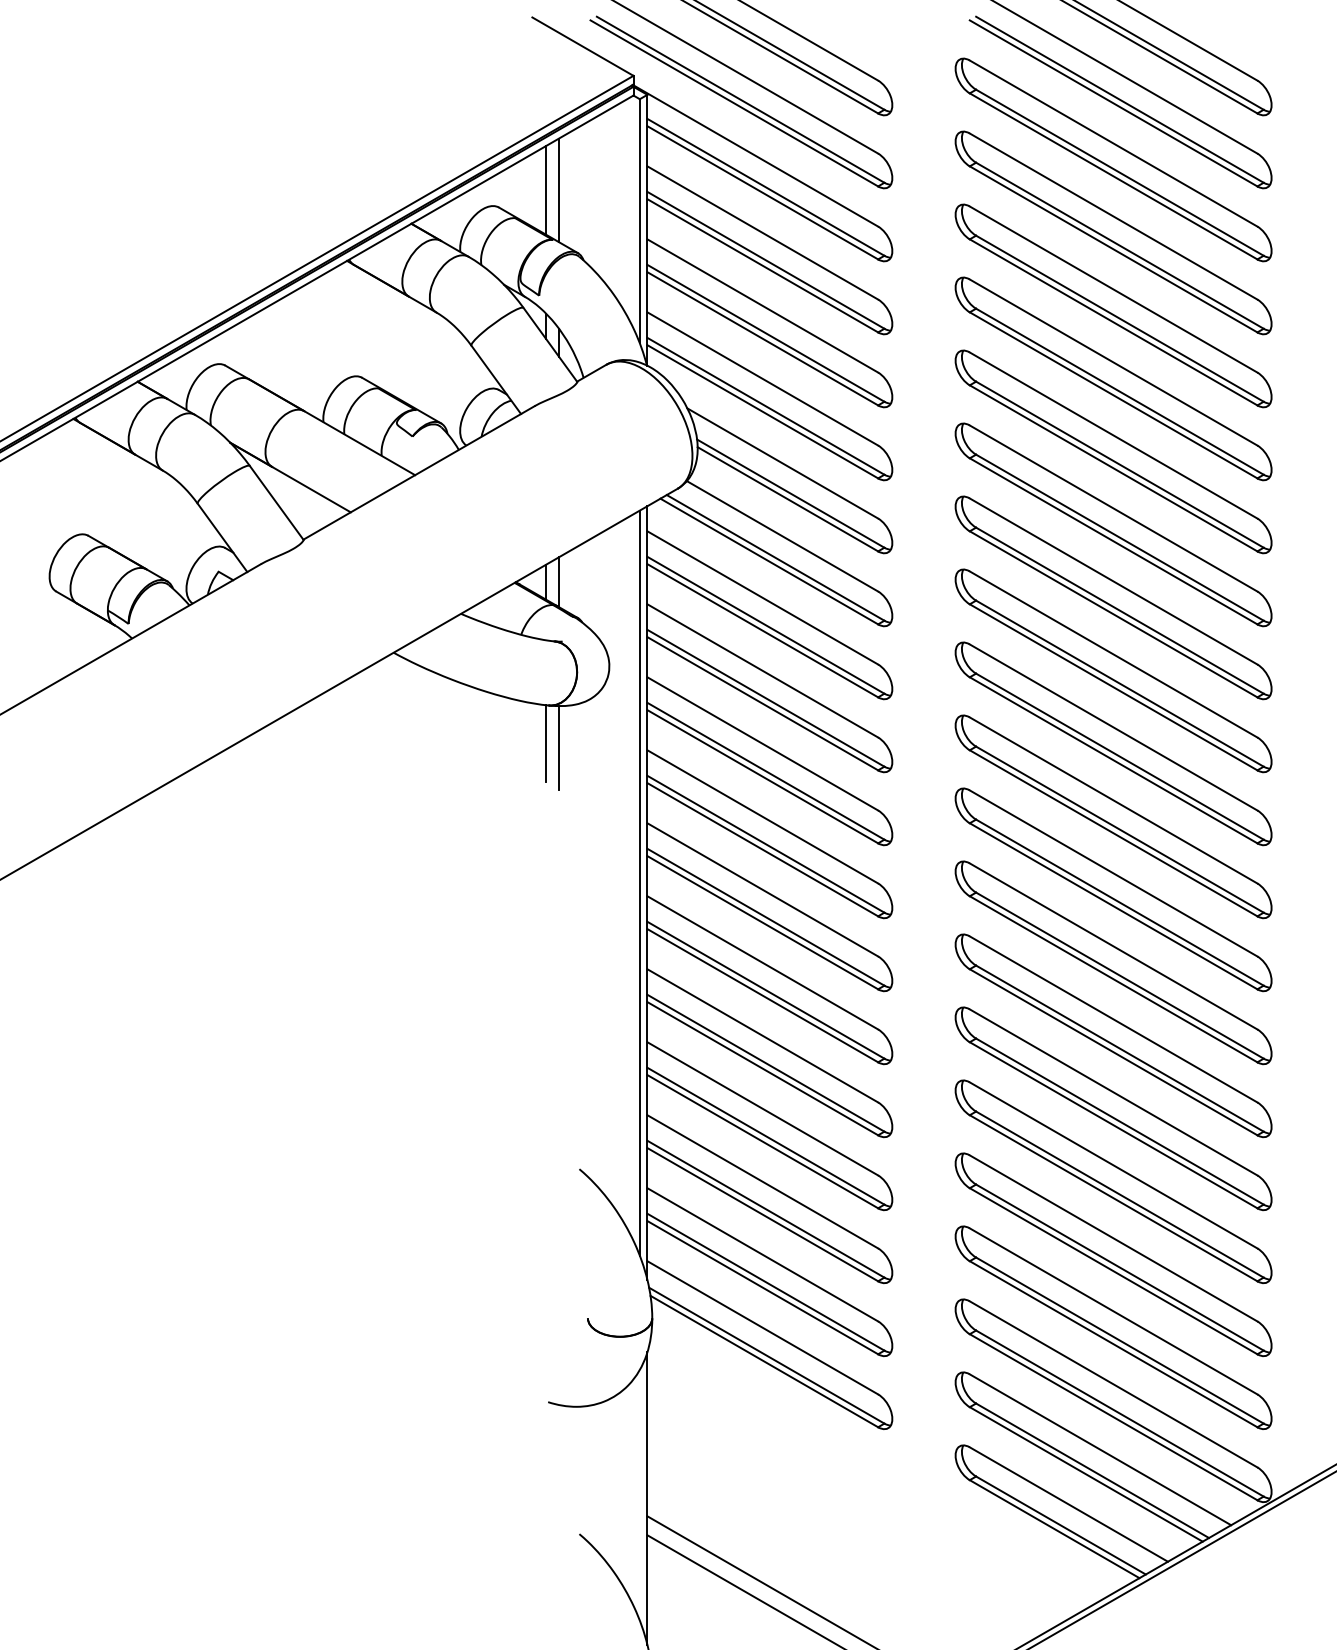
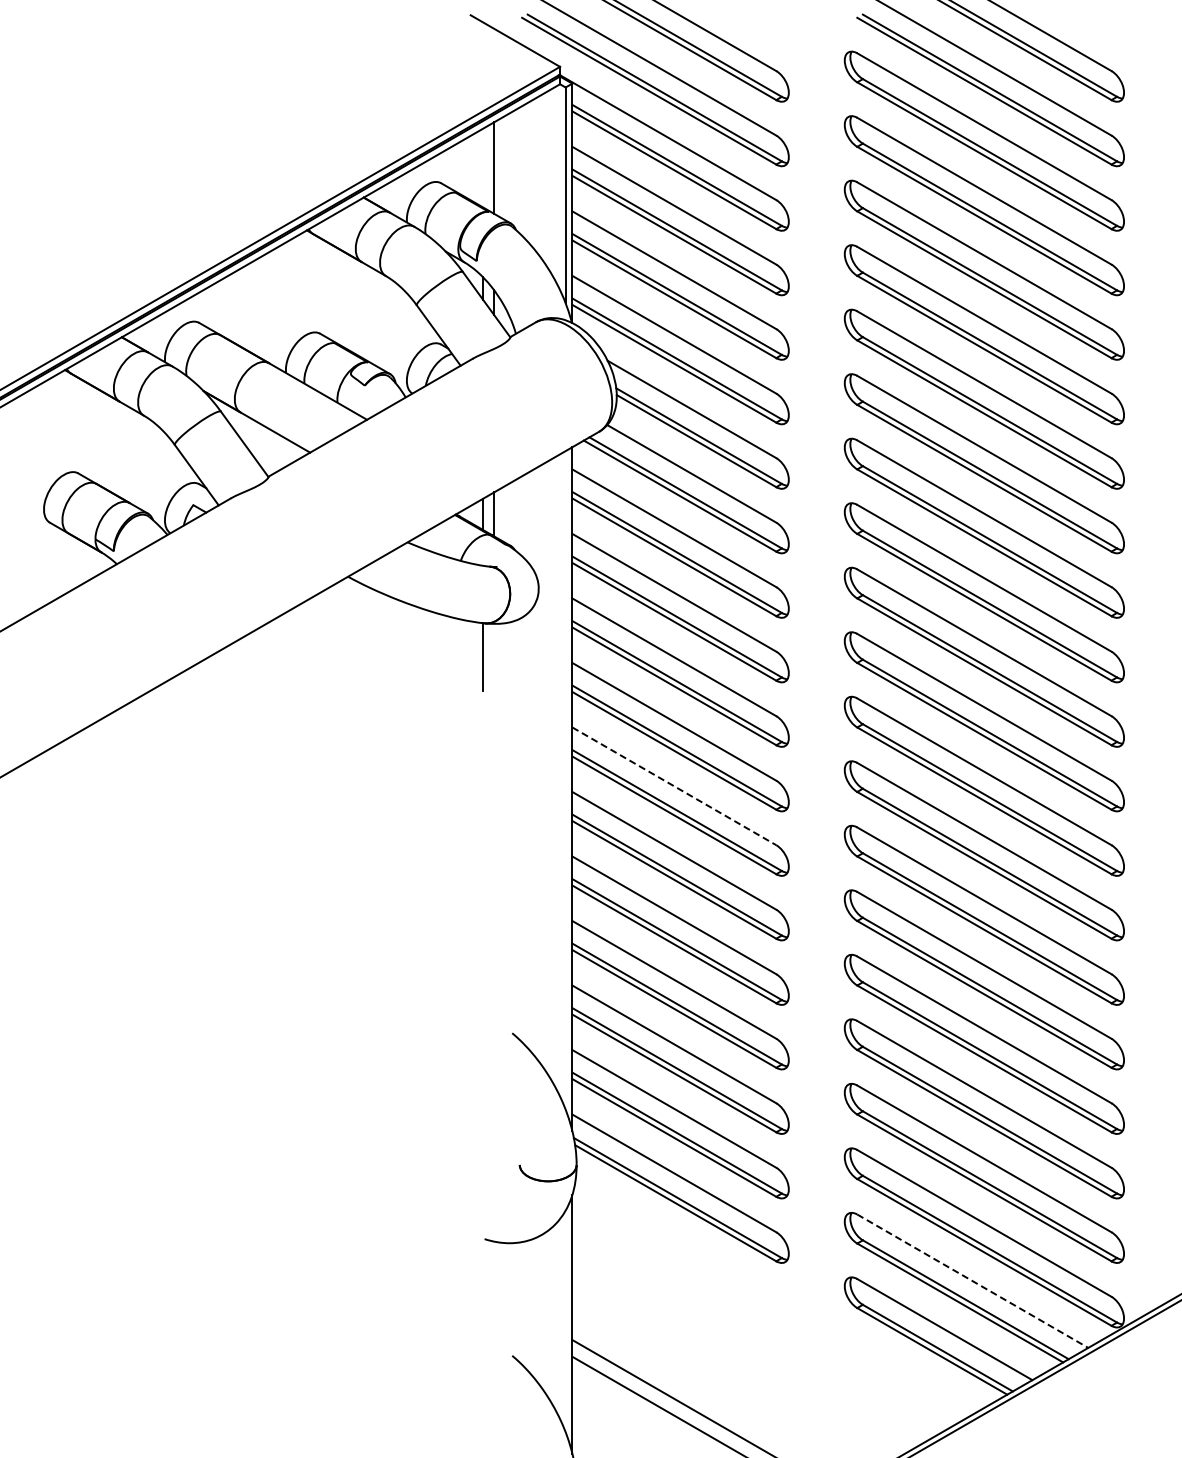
line: (545, 189) -> (482, 167), removed
line: (559, 747) -> (494, 660), removed
line: (639, 883) -> (565, 780), removed
line: (762, 890) -> (674, 786), solid -> dashed
line: (1101, 1450) -> (973, 1281), solid -> dashed

